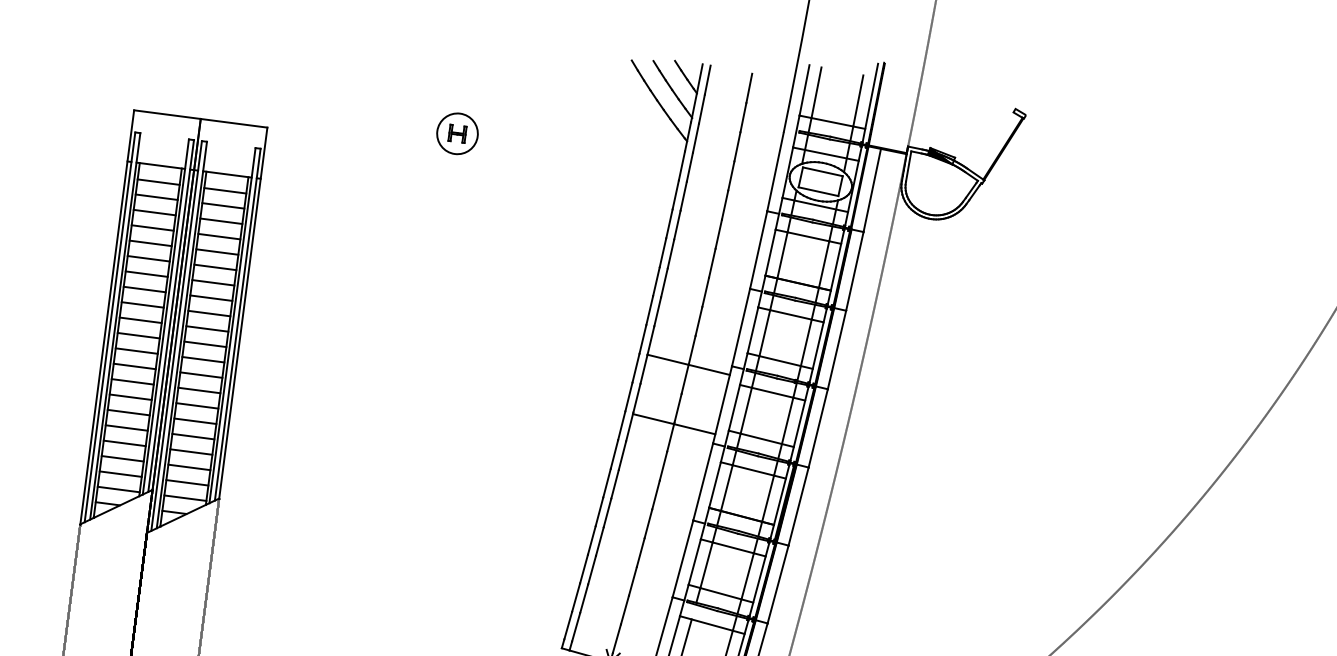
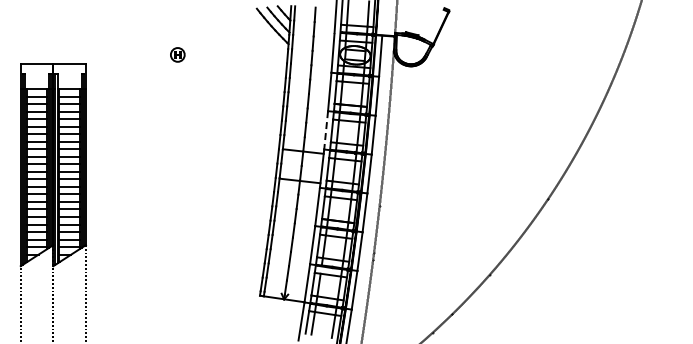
part: (457, 132) -> (177, 54), size x0.7
line: (741, 327) -> (326, 130), solid -> dashed

